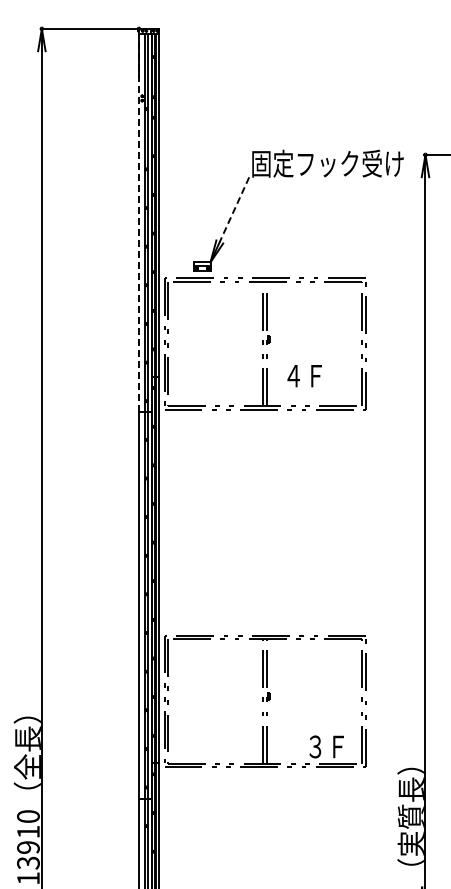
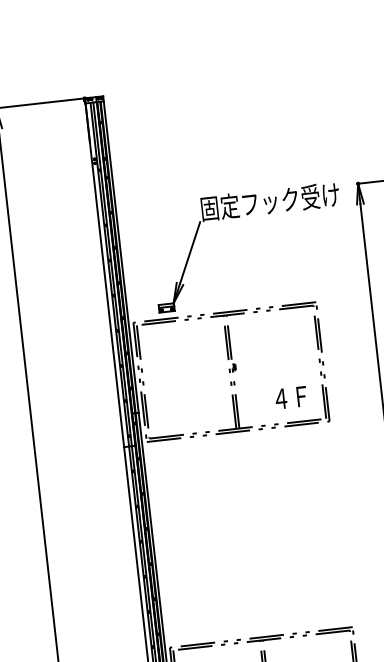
line: (234, 209) -> (190, 252), dashed -> solid
line: (139, 220) -> (104, 272), dashed -> solid
text: (304, 376) -> (291, 398), moved

